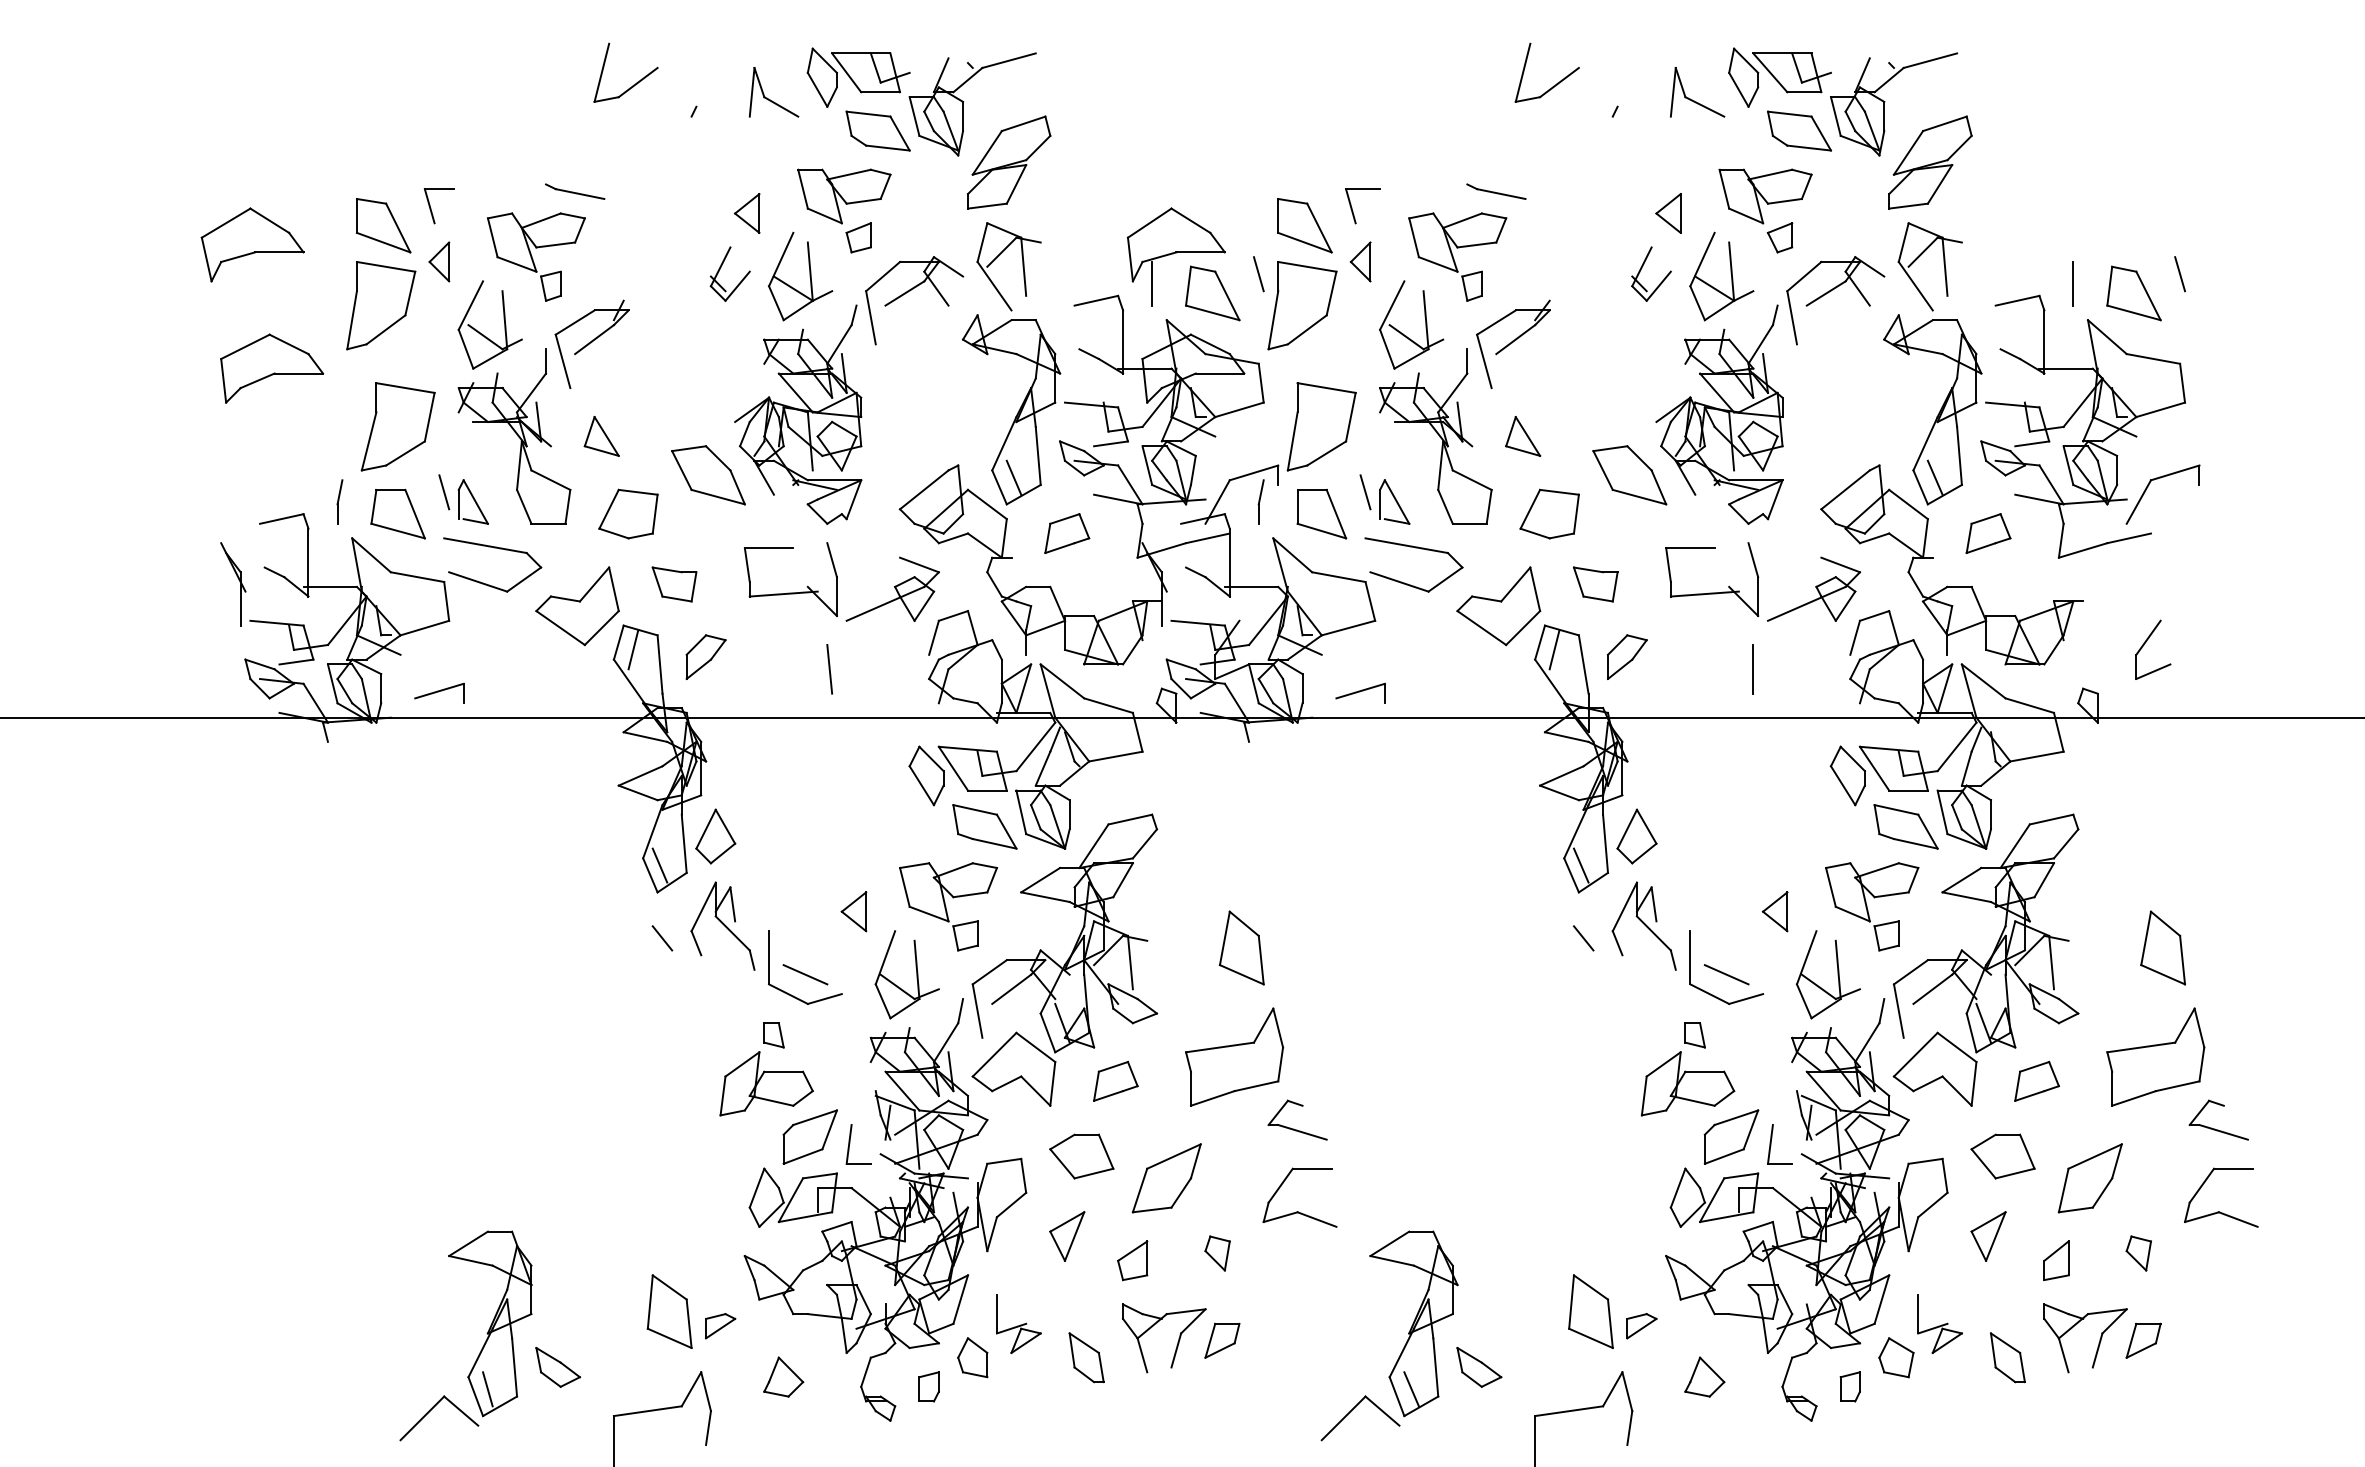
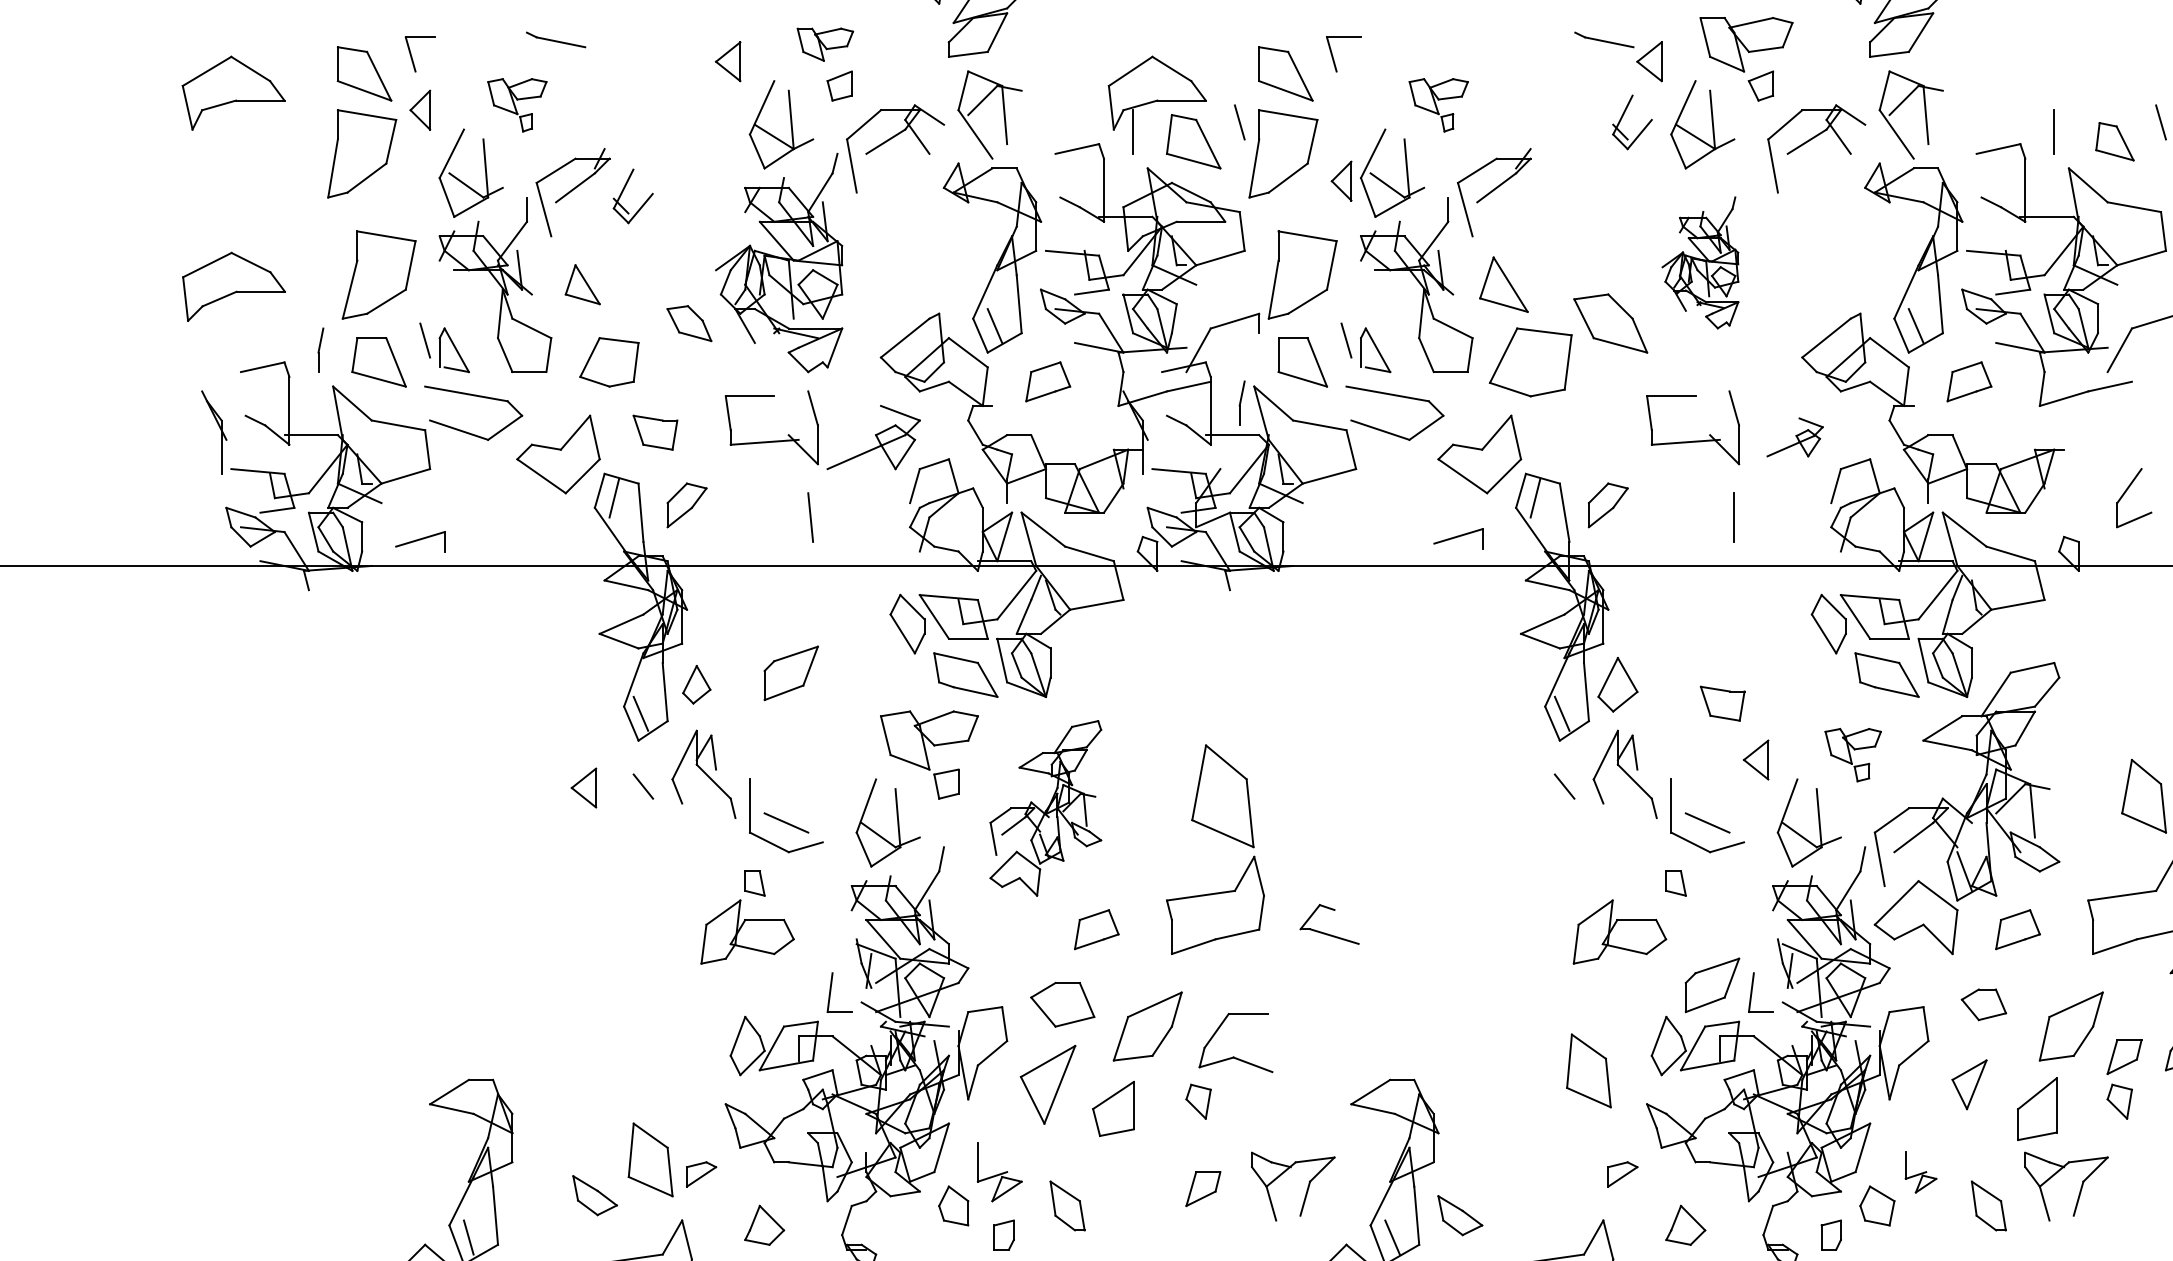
part: (1496, 191) -> (1604, 39), moved
part: (844, 196) -> (825, 44), size x0.6
part: (536, 256) -> (517, 104), size x0.6
part: (1457, 256) -> (1438, 104), size x0.6
part: (1360, 261) -> (1341, 180), moved
part: (720, 269) -> (623, 191), moved
part: (2133, 293) -> (2114, 141), size x0.7
part: (272, 368) -> (234, 286), moved
part: (1719, 414) -> (1700, 262), size x0.6
part: (1523, 436) -> (1504, 284), size x1.4
part: (708, 475) -> (689, 323), size x0.6
part: (1260, 501) -> (1241, 402), moved
part: (1549, 513) -> (1530, 361), size x1.4
part: (1595, 584) -> (1722, 703), moved
part: (1814, 588) -> (1795, 436), size x0.6
part: (1360, 692) -> (1458, 537), moved
part: (715, 836) -> (696, 684), size x0.7
part: (1872, 906) -> (1853, 754), size x0.6
part: (853, 911) -> (583, 787), moved
part: (1241, 947) -> (1222, 795), size x1.4
part: (1064, 959) -> (1045, 807), size x0.6
part: (1687, 1083) -> (1619, 931), moved
part: (1293, 1128) -> (1325, 932), moved
part: (809, 1136) -> (790, 672), moved
part: (2002, 1156) -> (1983, 1004), size x0.7
part: (1298, 1211) -> (1234, 1056), moved
part: (1067, 1236) -> (1048, 1084), size x1.6
part: (1132, 1260) -> (1113, 1108), size x1.4
part: (2056, 1260) -> (2037, 1108), size x1.6
part: (1590, 1311) -> (1588, 1070), moved
part: (1939, 1323) -> (1920, 1171), size x0.7
part: (2143, 1340) -> (2124, 1056), moved
part: (1177, 1341) -> (1306, 1189), moved
part: (558, 1366) -> (595, 1194), moved
part: (928, 1386) -> (1003, 1234), moved

